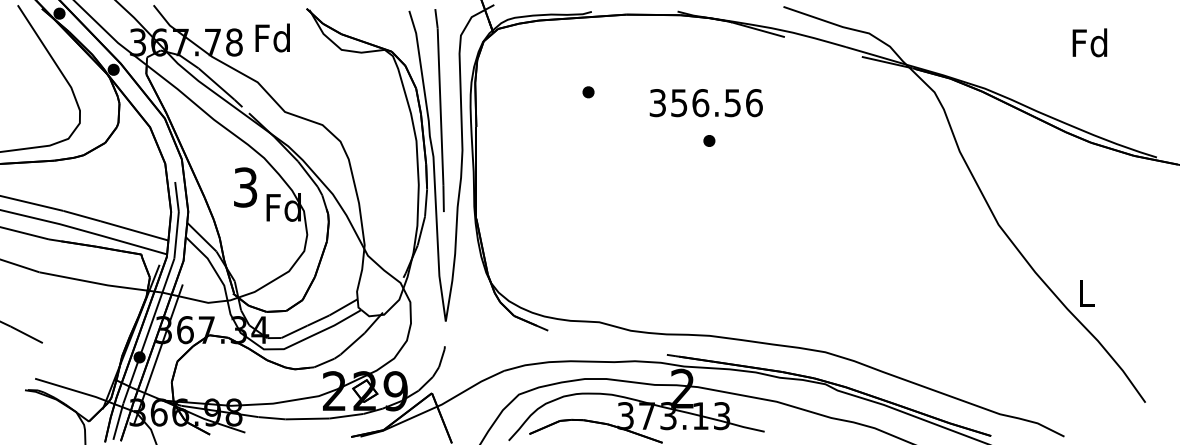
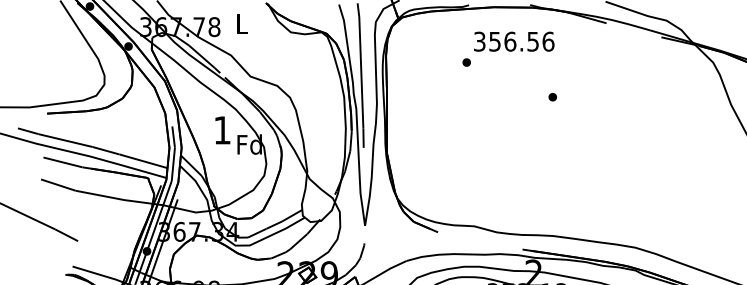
text: (272, 37) -> (241, 23), Fd -> L
text: (705, 103) -> (513, 42), moved
text: (245, 187) -> (222, 130), 3 -> 1

